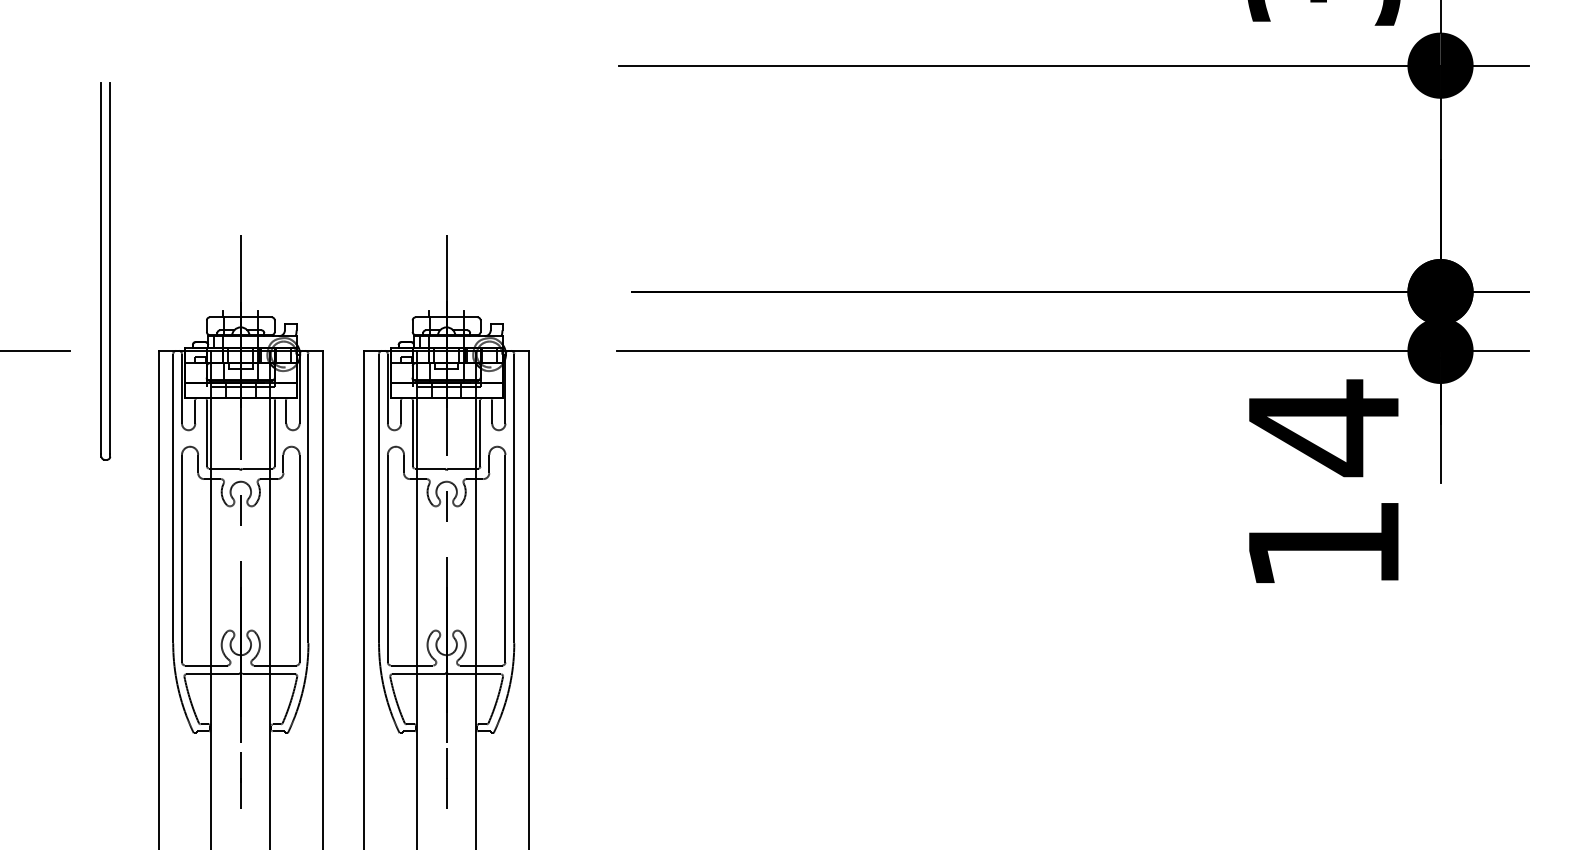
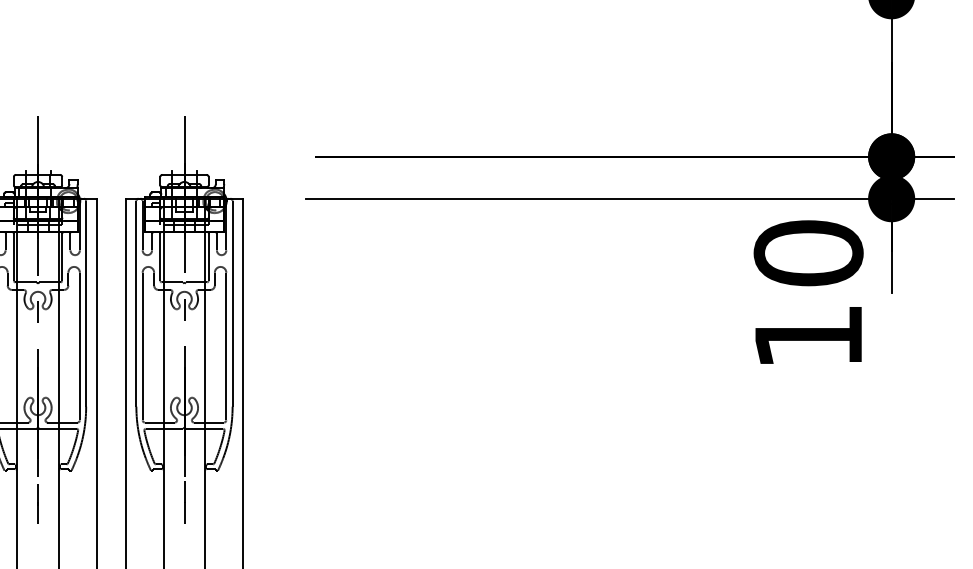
text: (1323, 428) -> (808, 253), 14 -> 10

